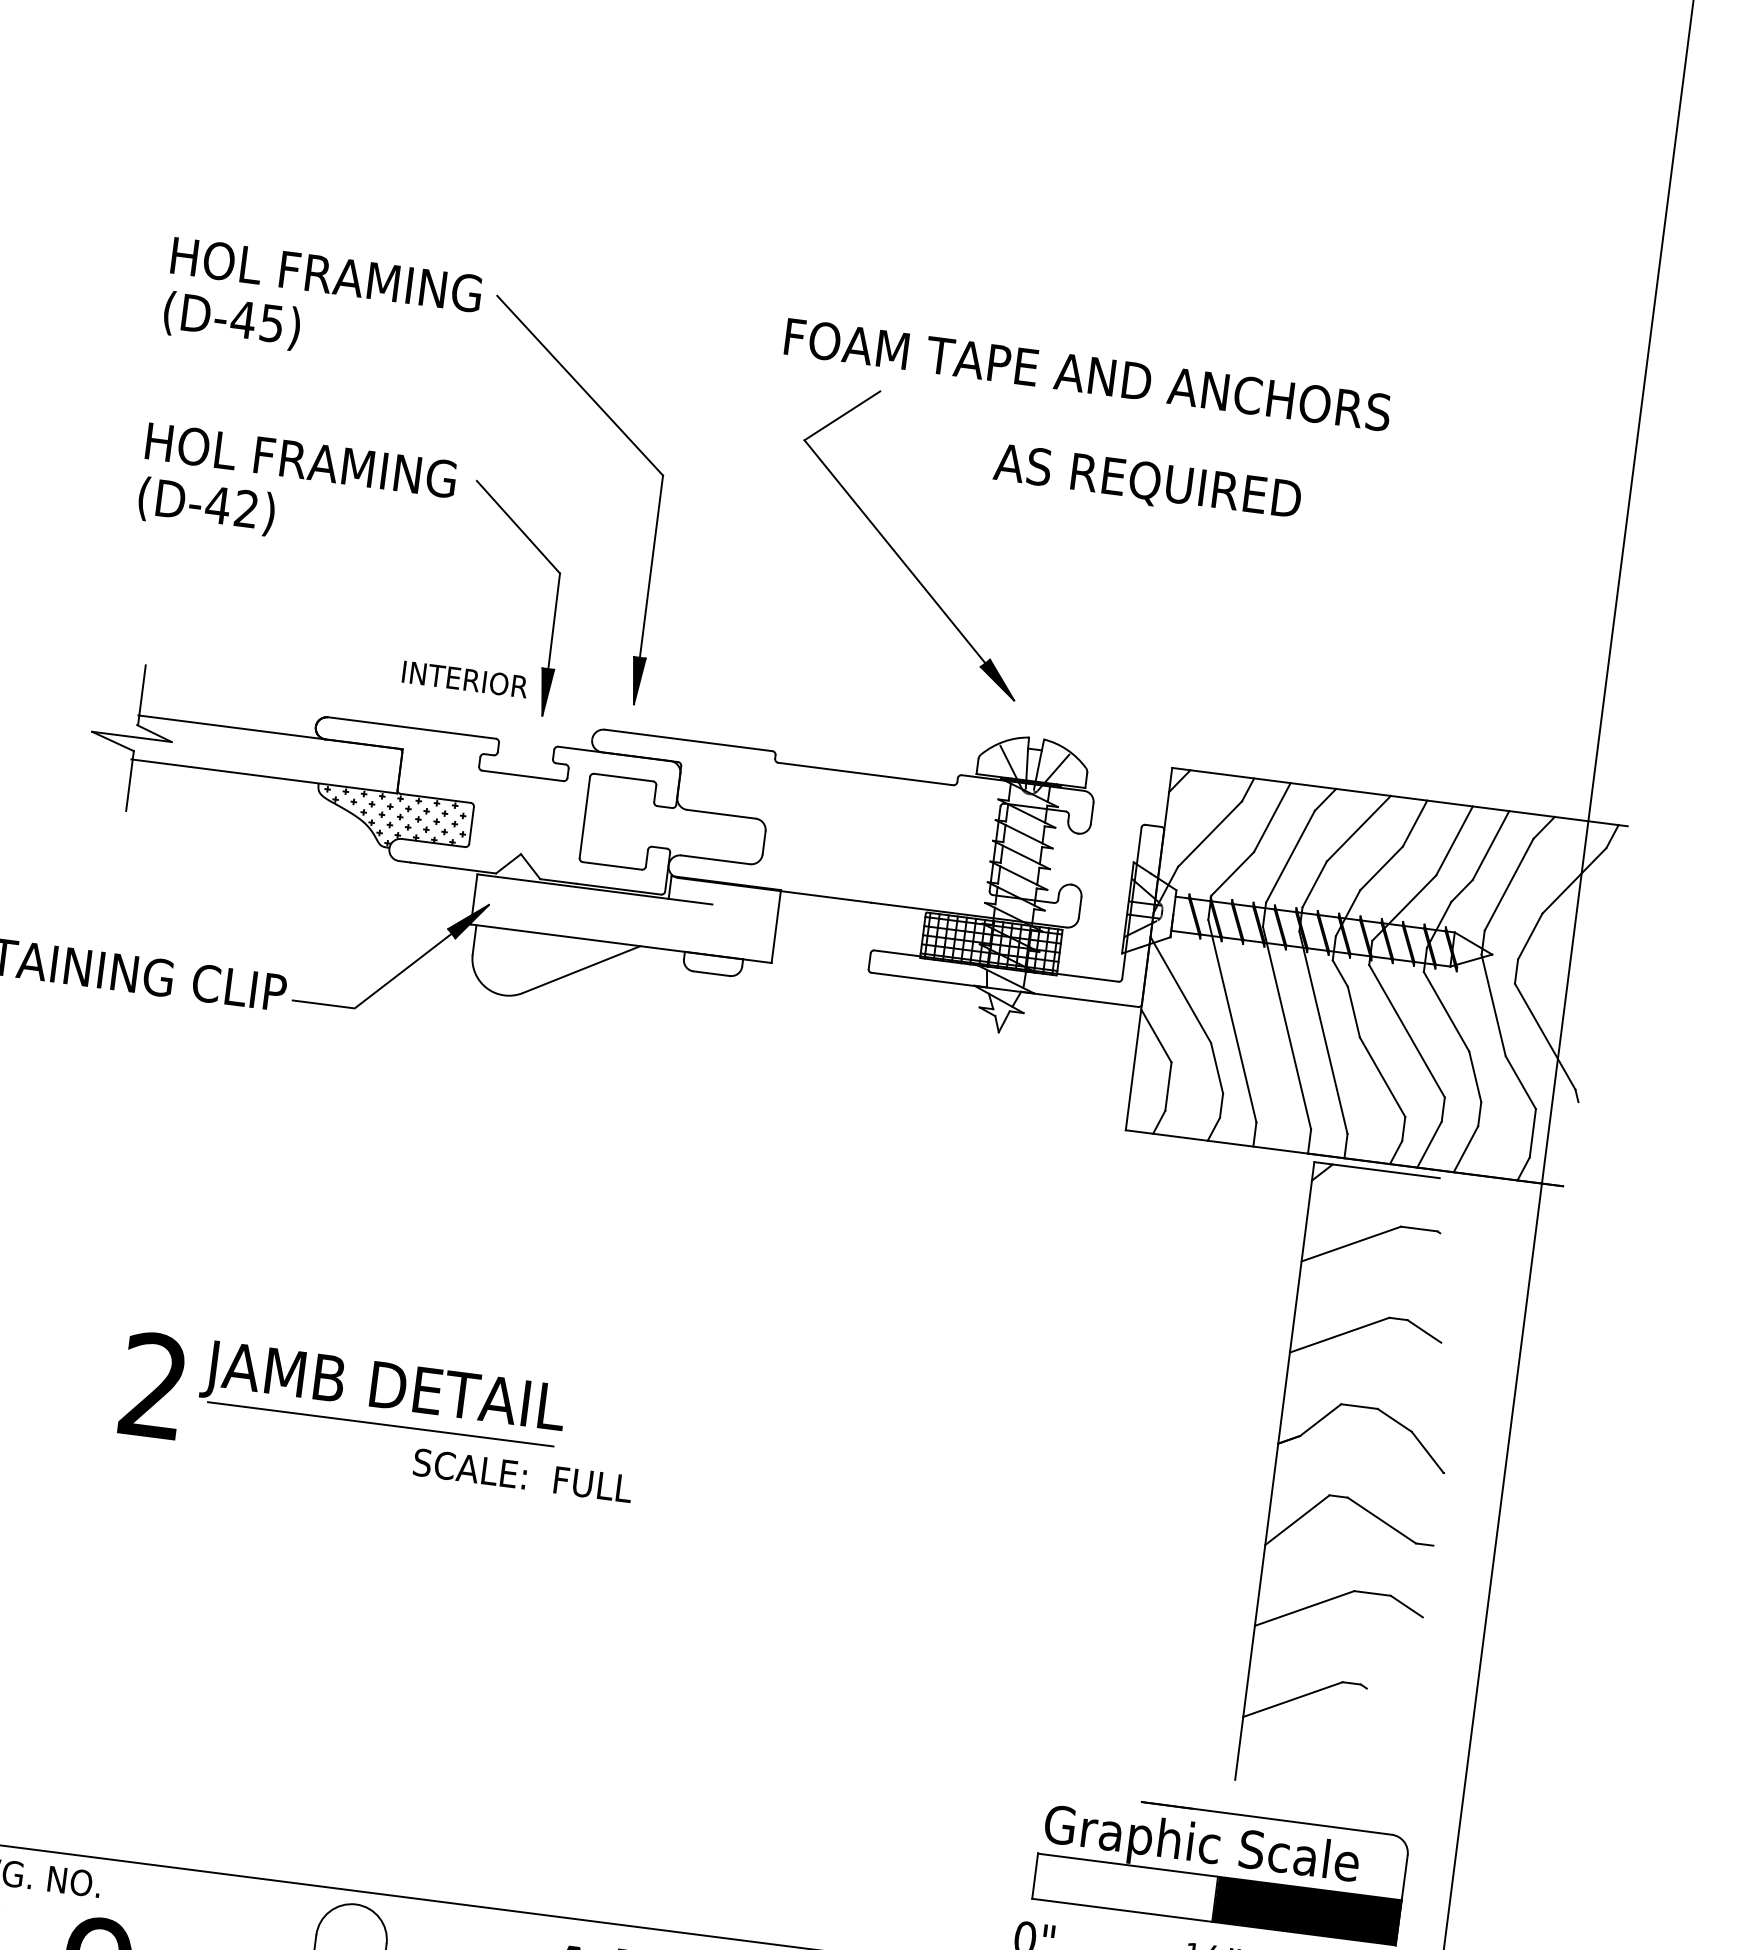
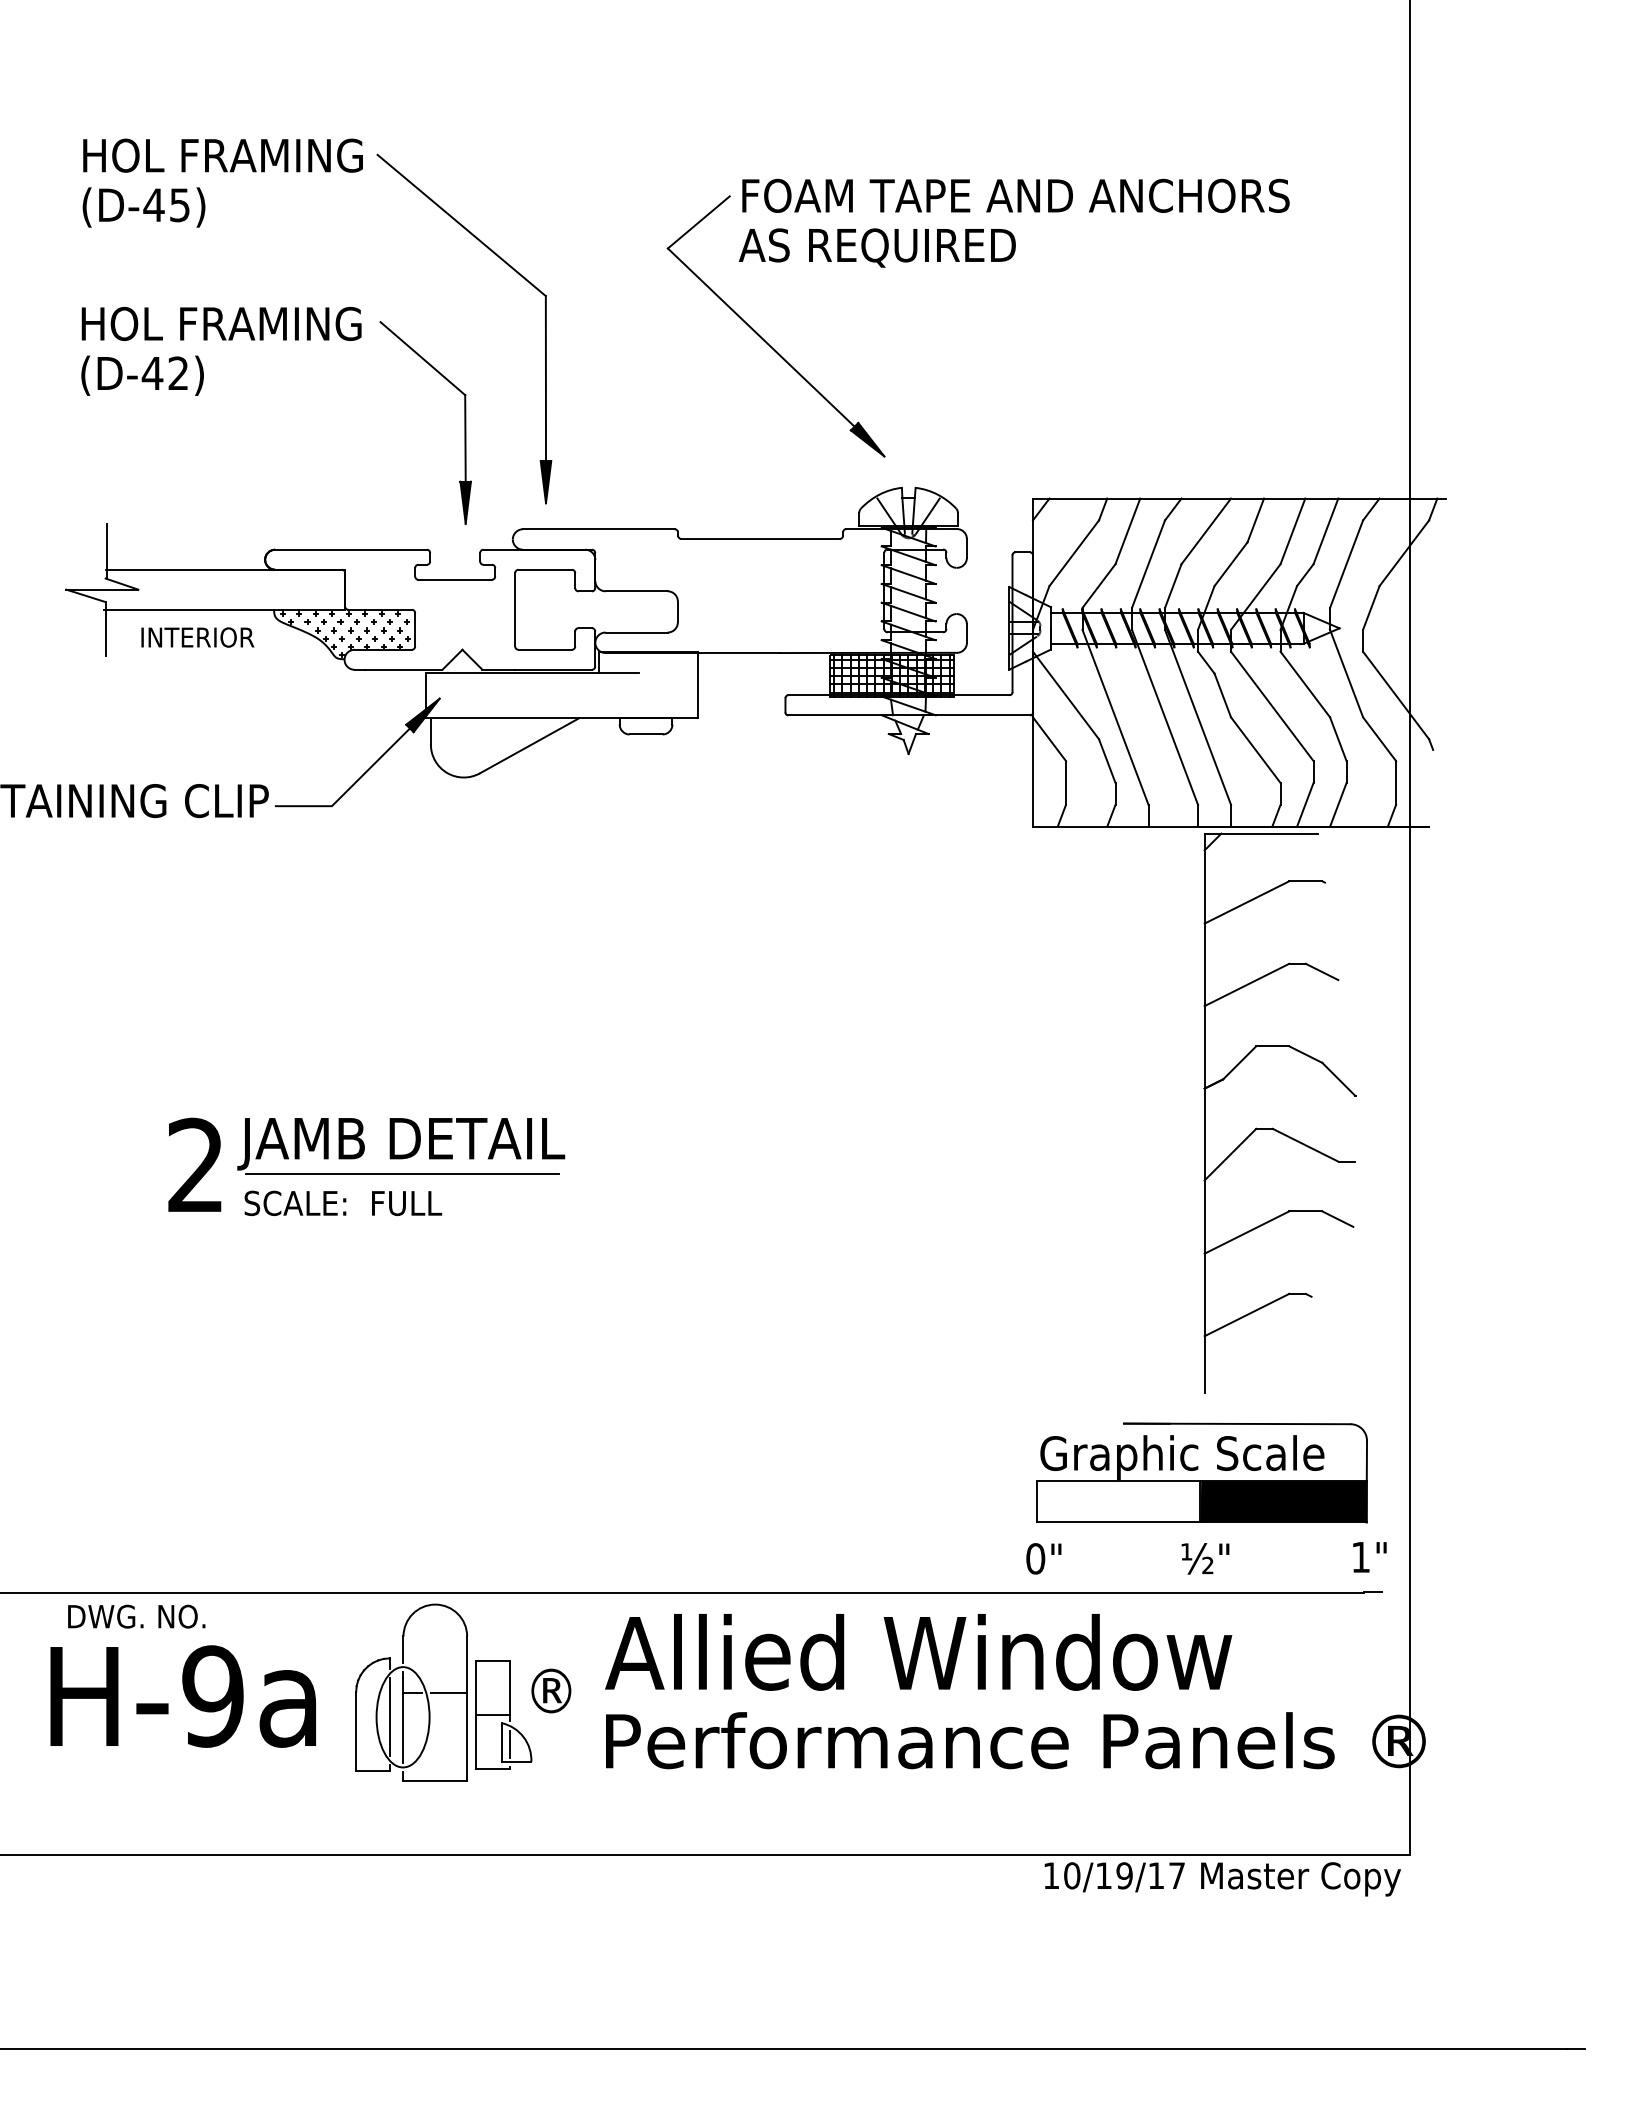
text: (1087, 374) -> (1015, 195), moved
text: (1146, 482) -> (876, 247), moved
text: (464, 679) -> (197, 637), moved
text: (523, 1474) -> (343, 1202), moved

